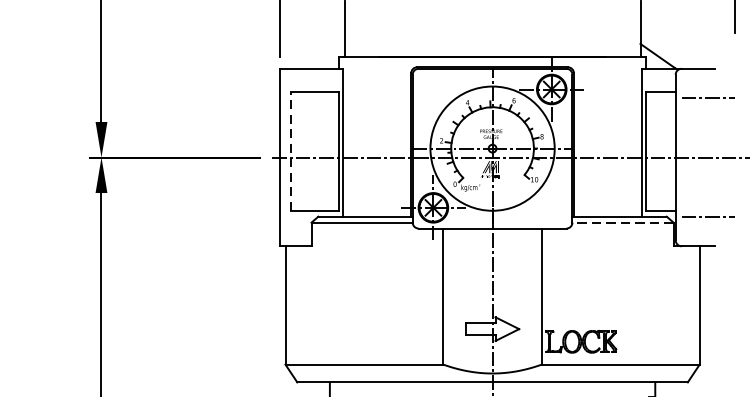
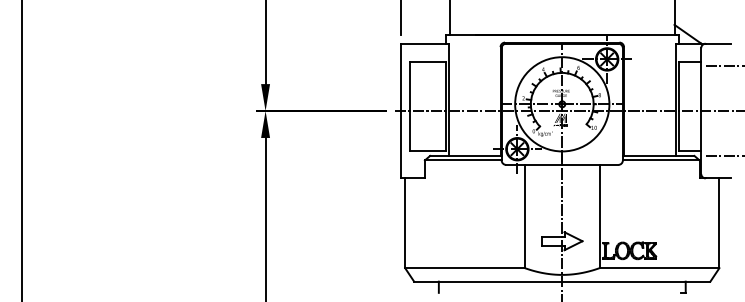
line: (291, 151) -> (409, 106), dashed -> solid
line: (622, 222) -> (660, 160), dashed -> solid

